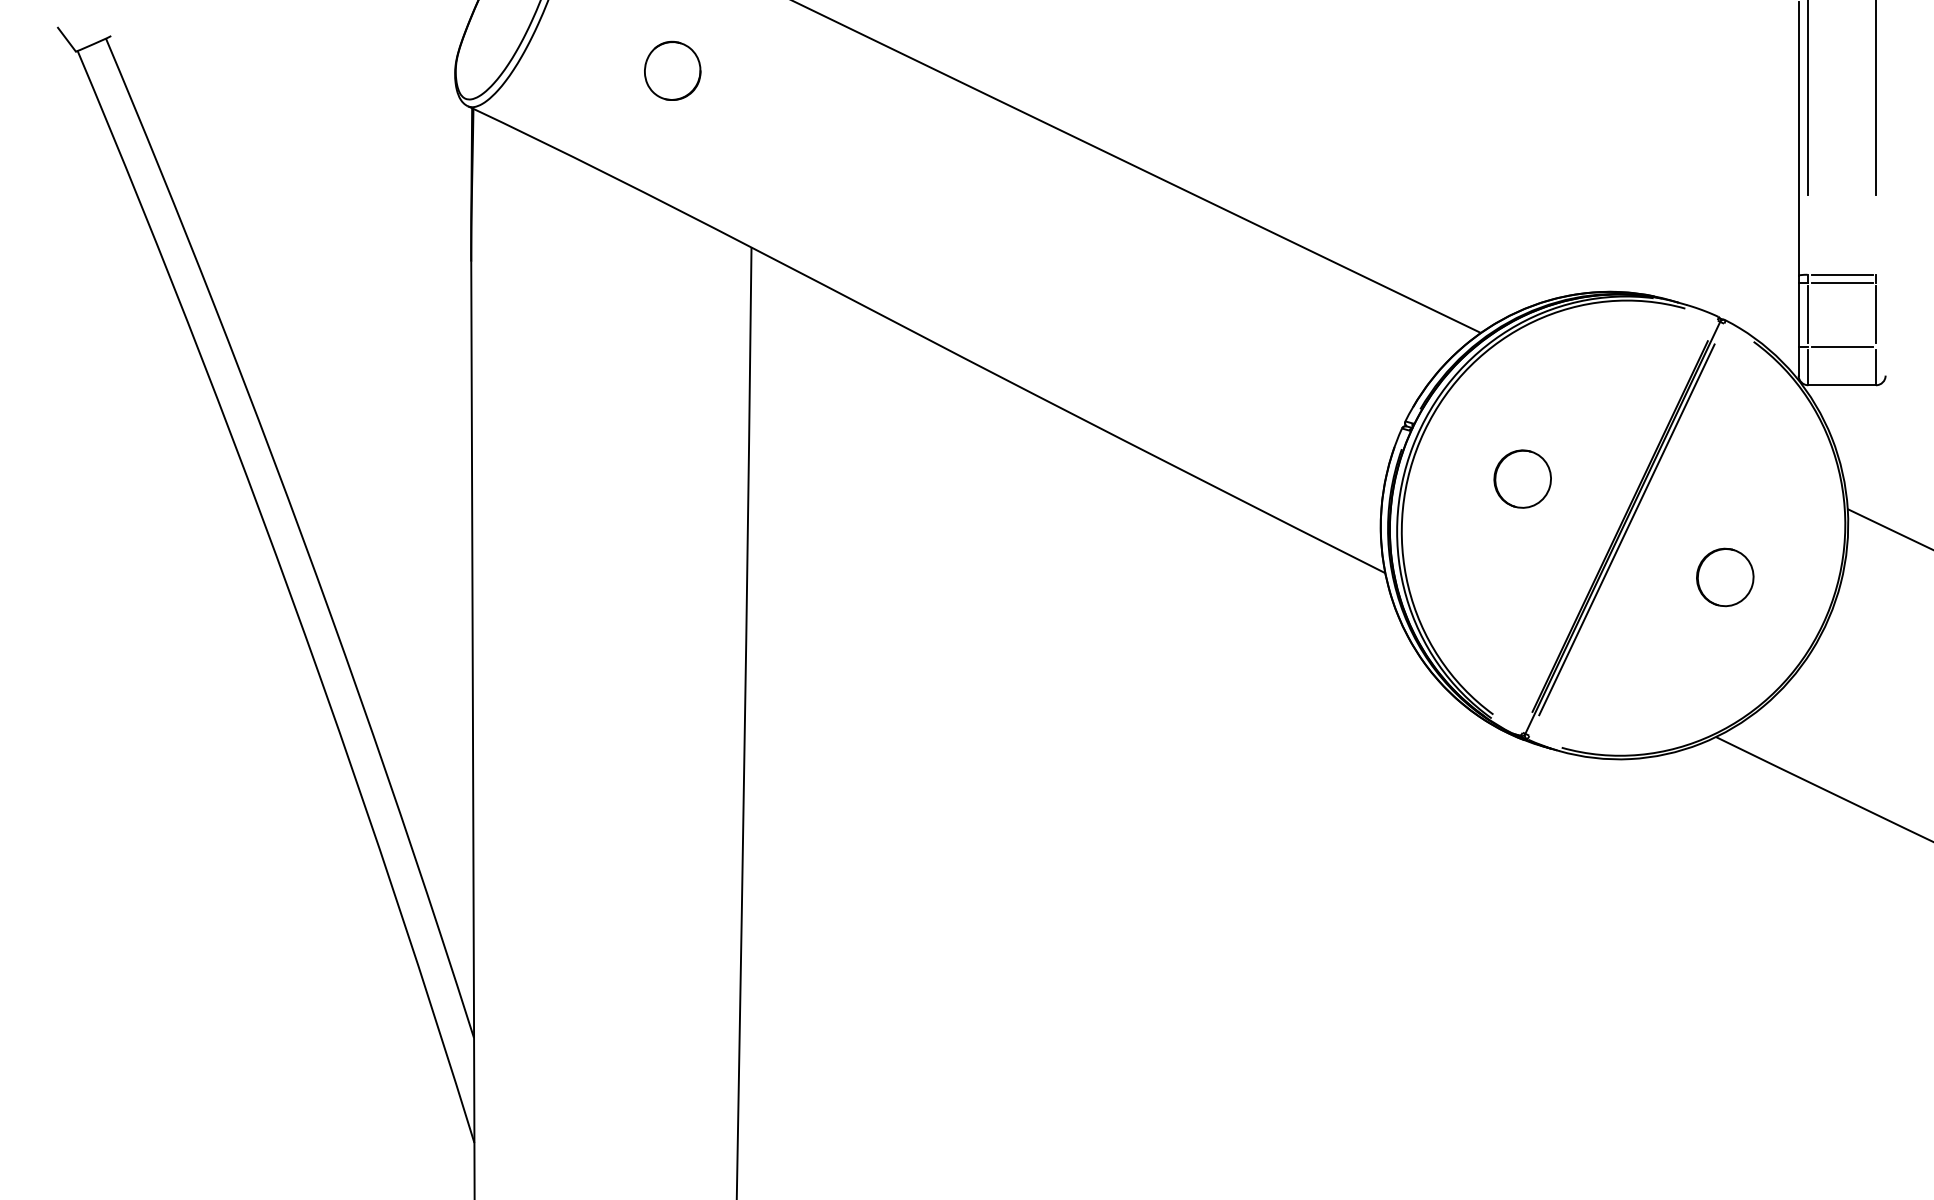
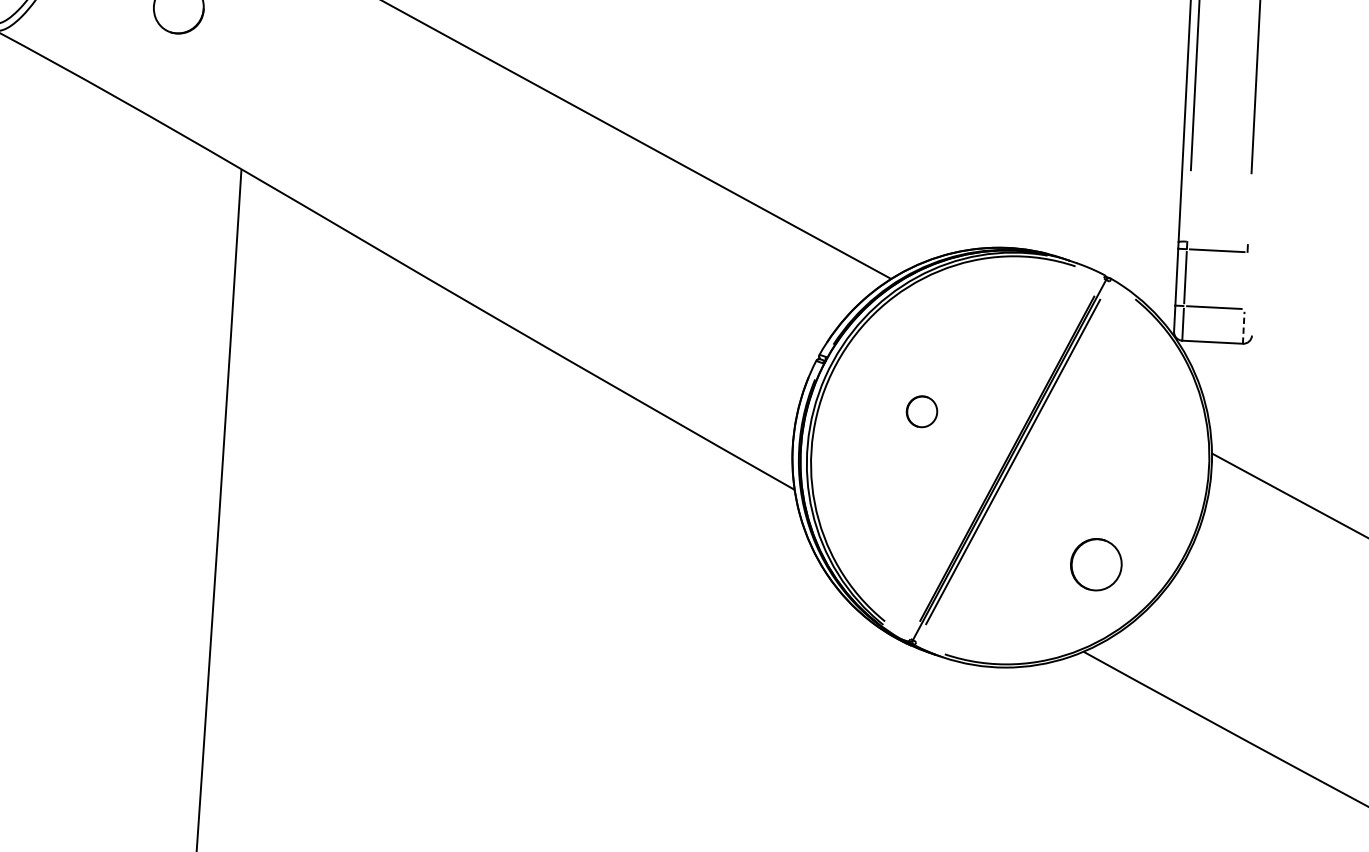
line: (1841, 274) -> (1217, 242), removed
line: (1875, 314) -> (1245, 280), removed
line: (1875, 367) -> (1243, 327), solid -> dashed
part: (1522, 478) -> (921, 411), size x0.6
part: (1725, 577) -> (1096, 564), moved

